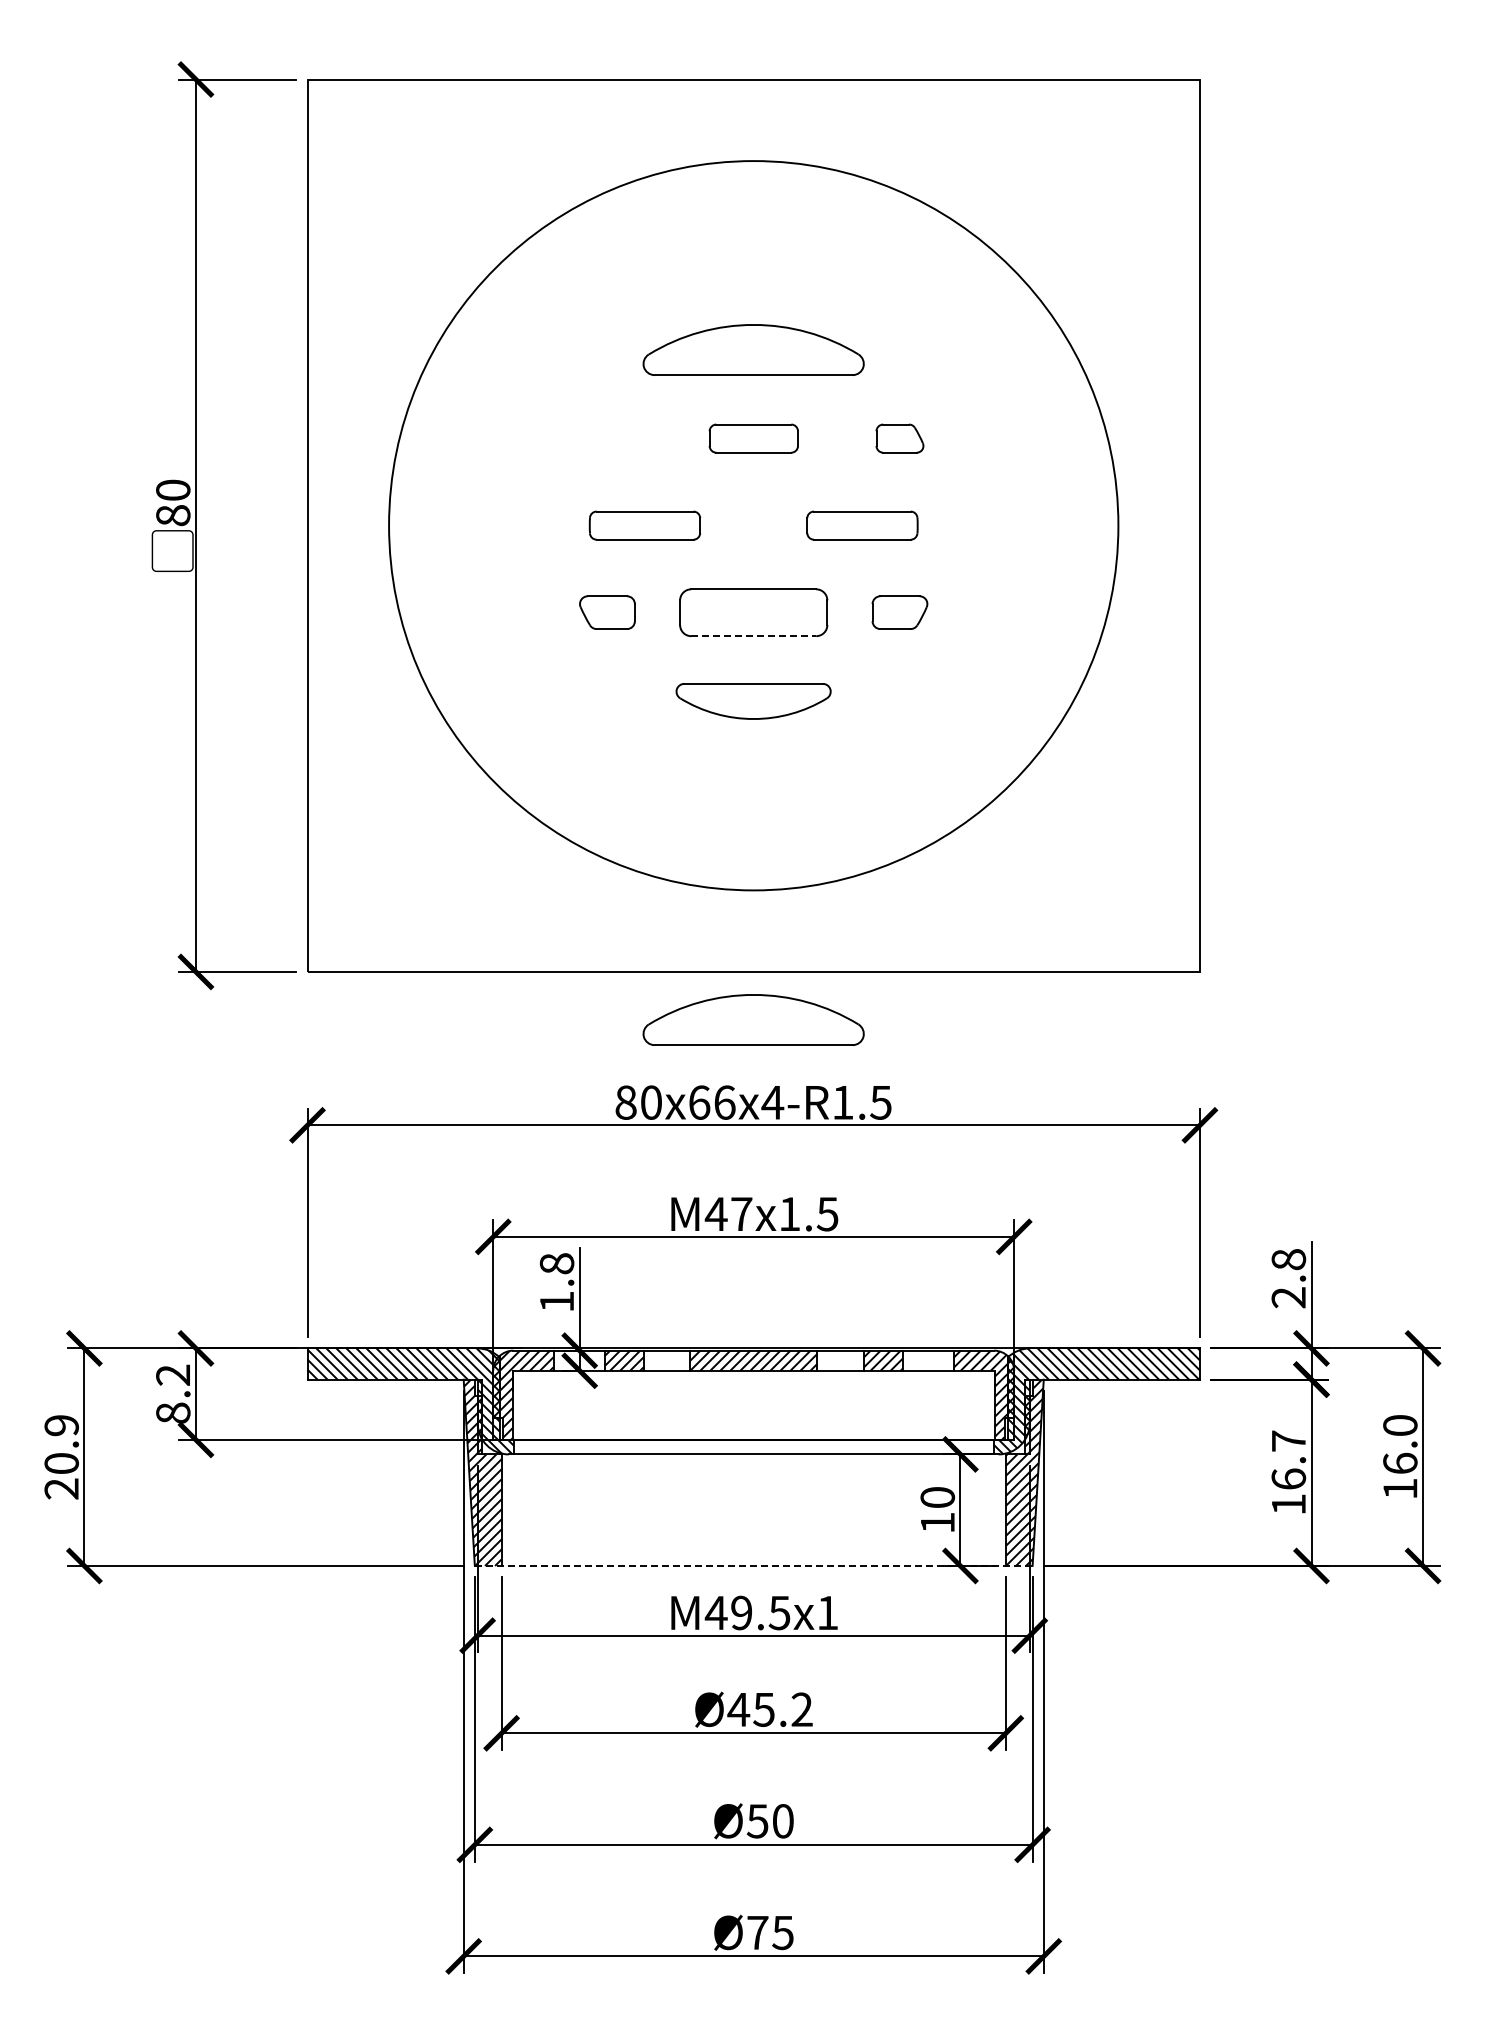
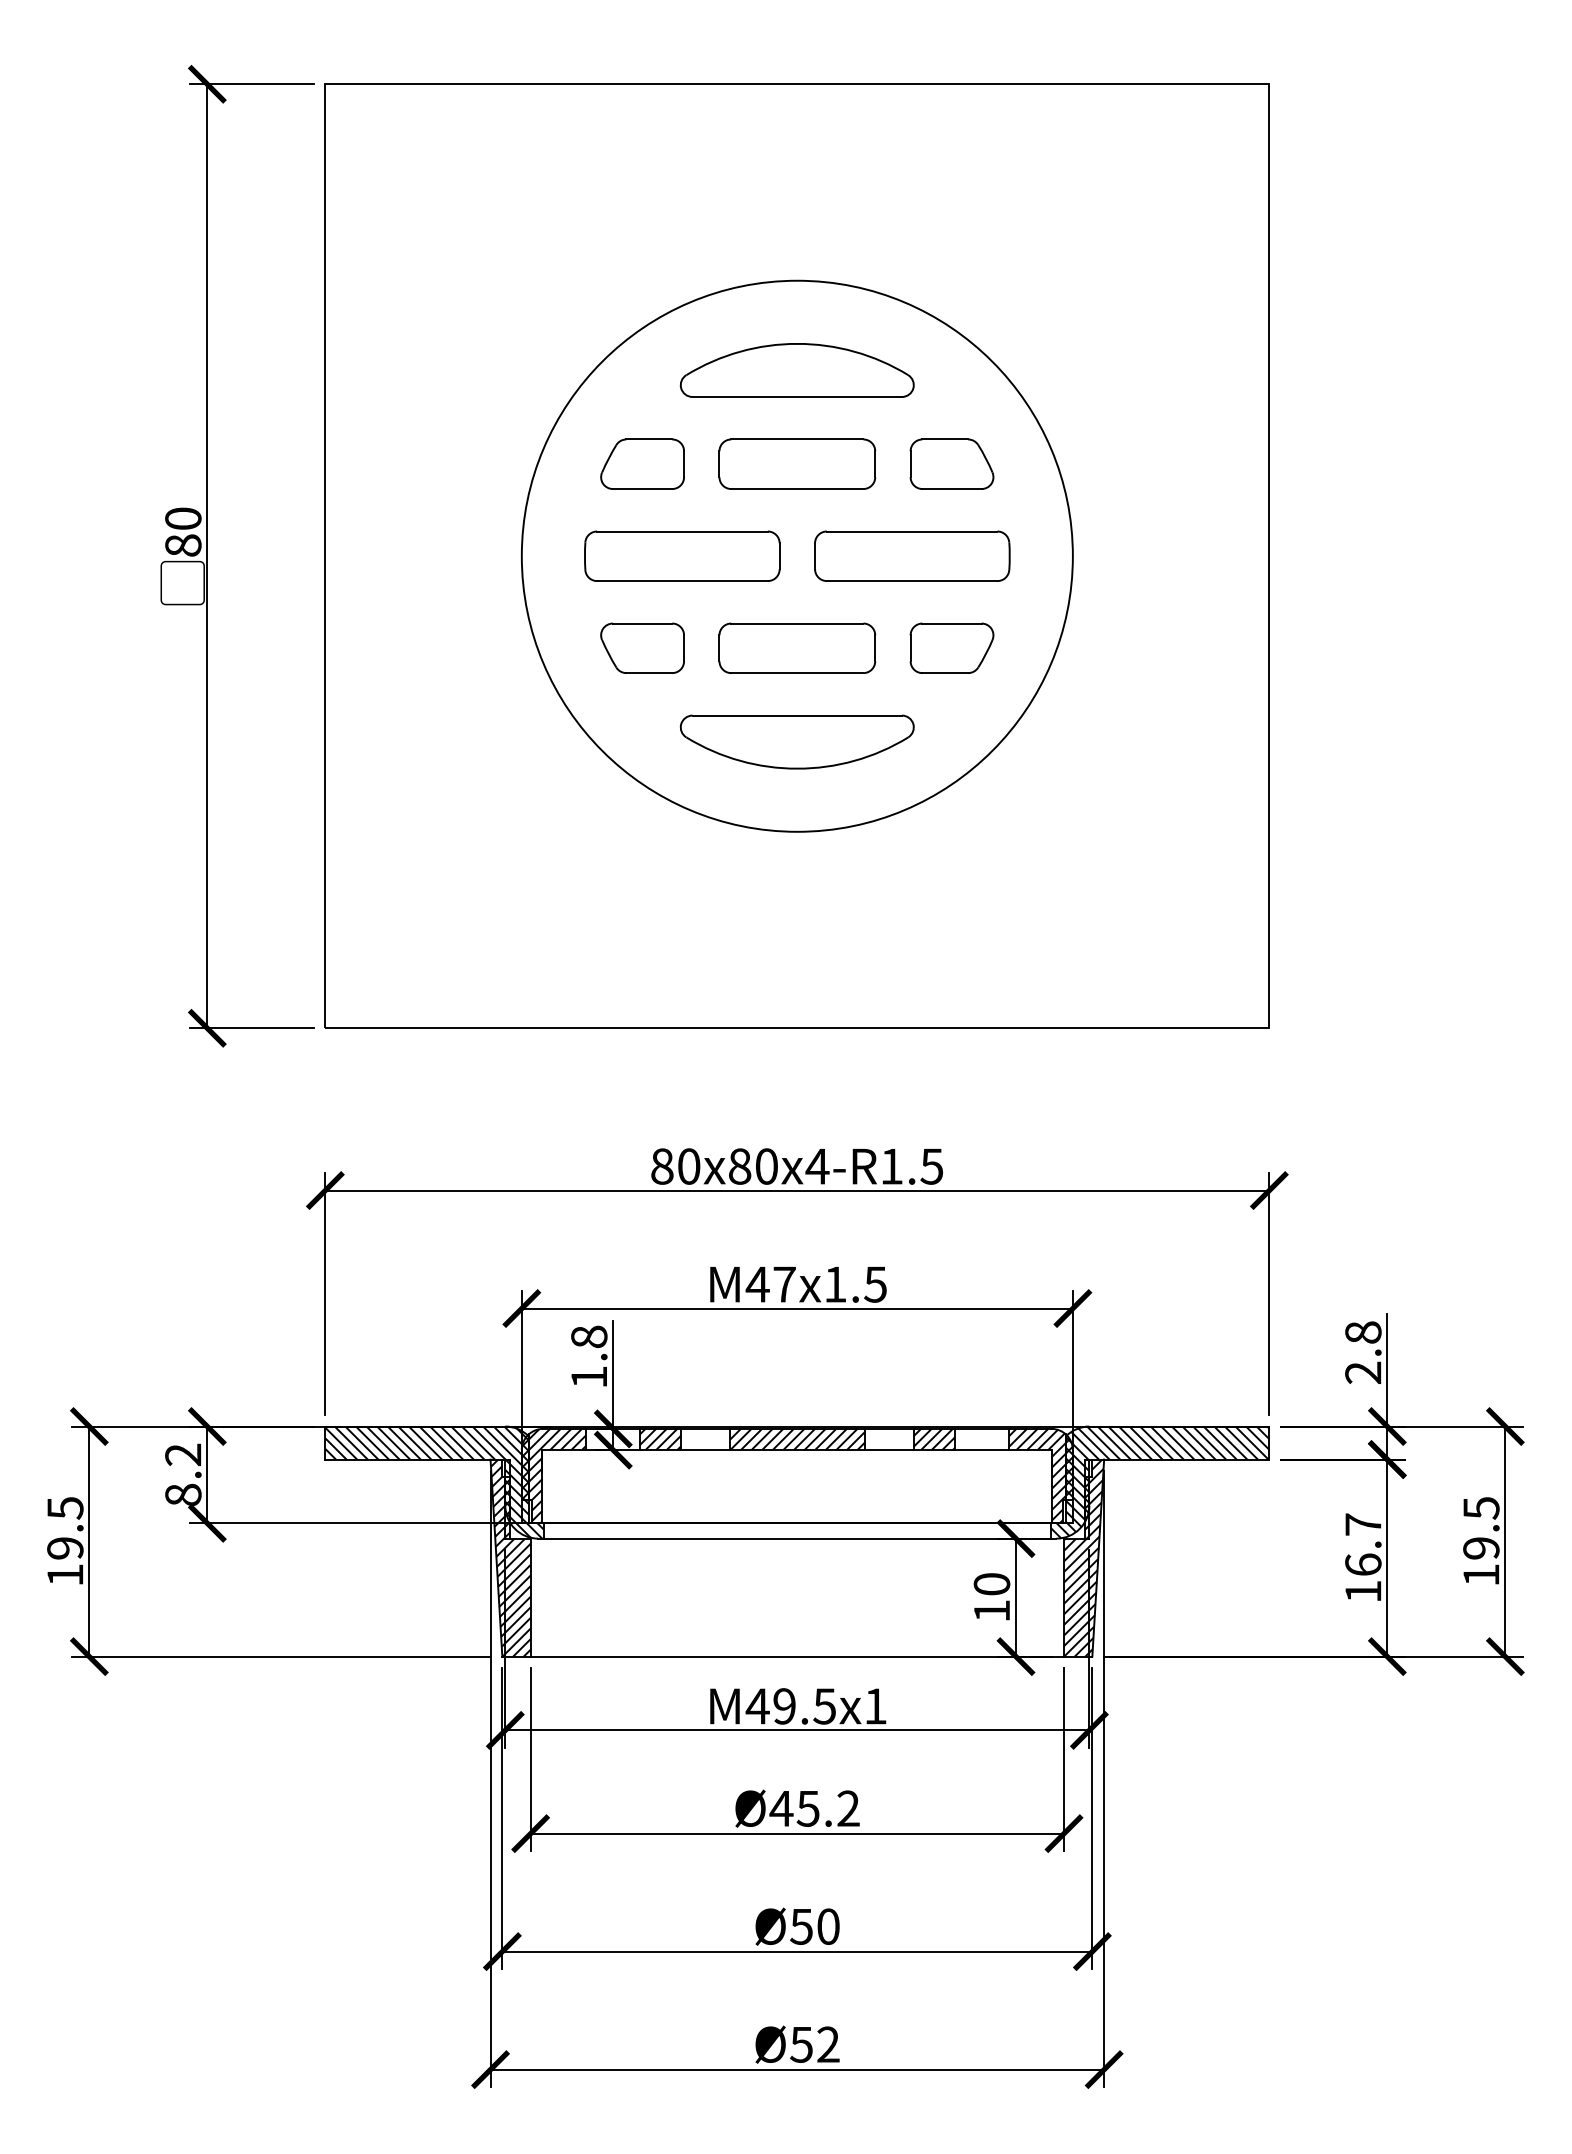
part: (607, 438) -> (642, 464), added
part: (753, 438) -> (797, 464), size x1.67
part: (899, 438) -> (951, 464), size x1.67
part: (644, 525) -> (681, 556), size x1.67
circle: (753, 525) -> (797, 556), size x0.71
part: (862, 525) -> (912, 556), size x1.67
part: (607, 612) -> (642, 648), size x1.43
part: (899, 612) -> (951, 648), size x1.43
line: (754, 636) -> (798, 673), dashed -> solid
part: (753, 701) -> (797, 742), size x1.43
part: (753, 1019) -> (797, 1078), removed
text: (712, 1102) -> (753, 1166), 80x66x4-R1.5 -> 80x80x4-R1.5
text: (1400, 1444) -> (1481, 1528), 16.0 -> 19.5
text: (61, 1457) -> (65, 1541), 20.9 -> 19.5
line: (753, 1565) -> (797, 1656), dashed -> solid
text: (769, 1932) -> (814, 2044), Ø75 -> Ø52

